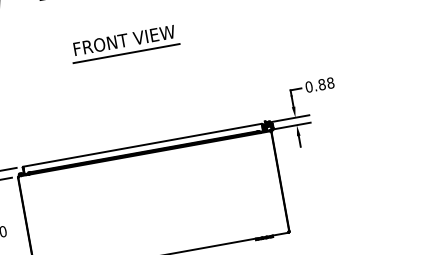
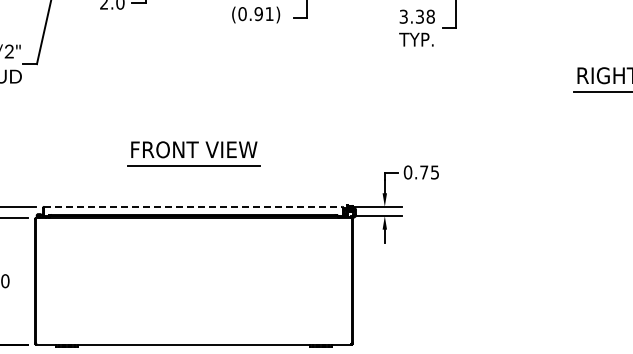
part: (124, 43) -> (193, 153), moved
text: (326, 83) -> (429, 172), 0.88 -> 0.75
line: (142, 144) -> (193, 206), solid -> dashed

